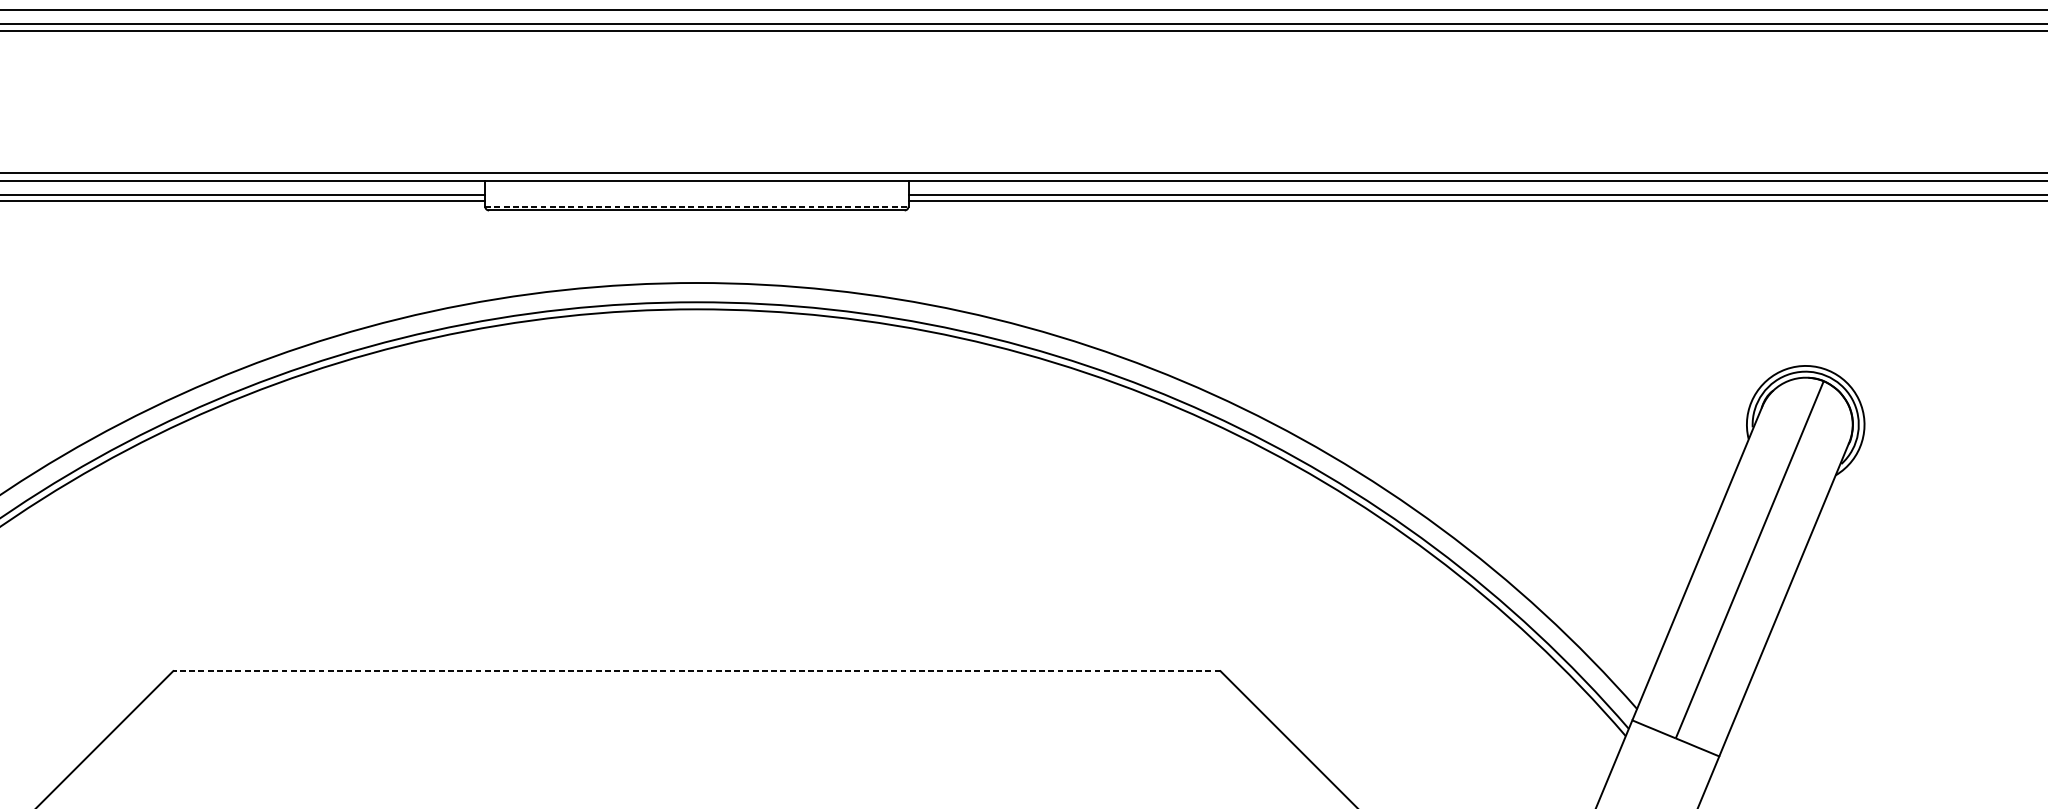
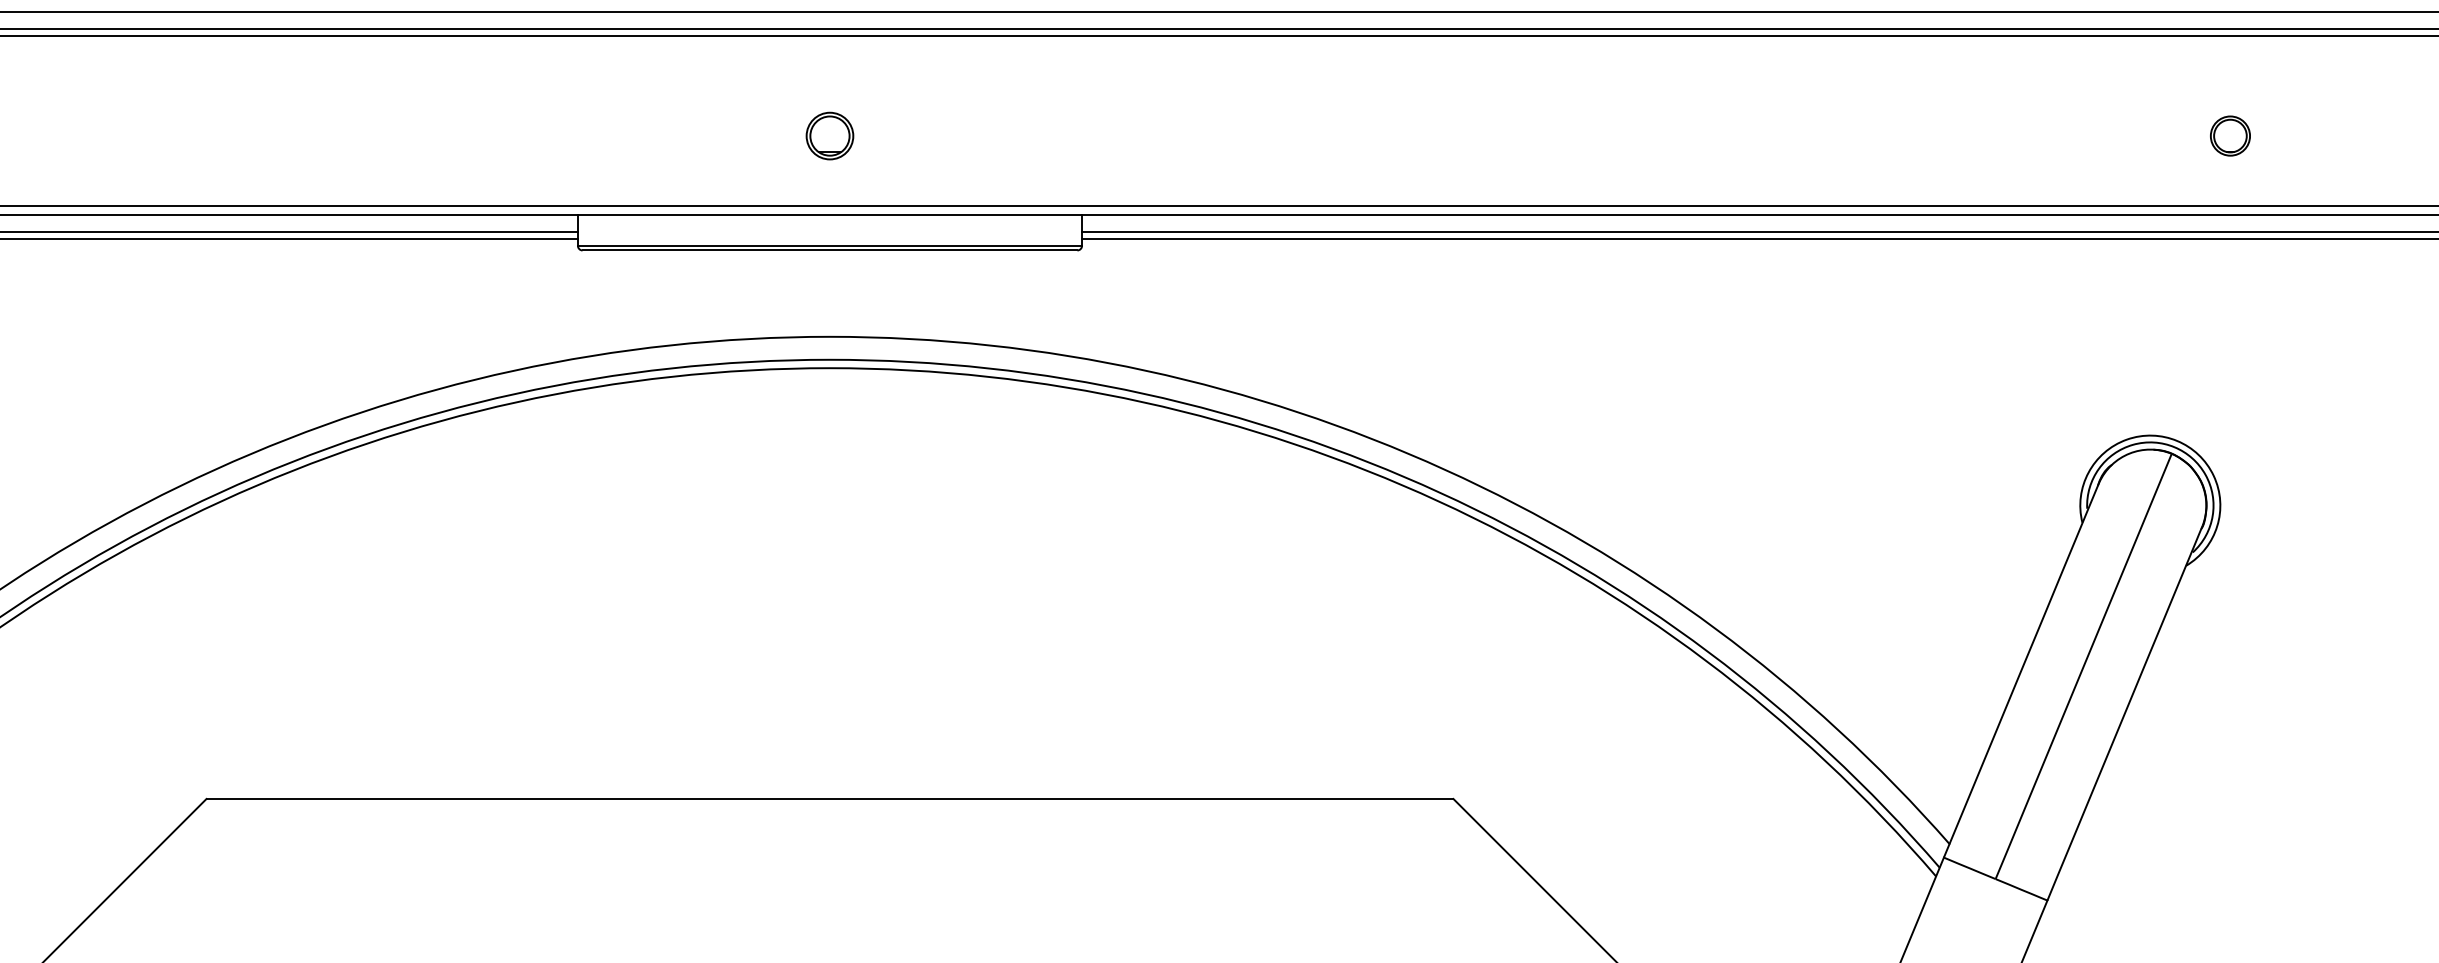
part: (696, 113) -> (829, 135), added
part: (1873, 113) -> (2230, 135), added
line: (697, 206) -> (830, 245), dashed -> solid
line: (696, 670) -> (829, 798), dashed -> solid

